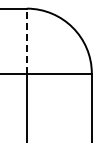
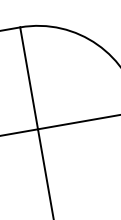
line: (26, 40) -> (28, 77), dashed -> solid

